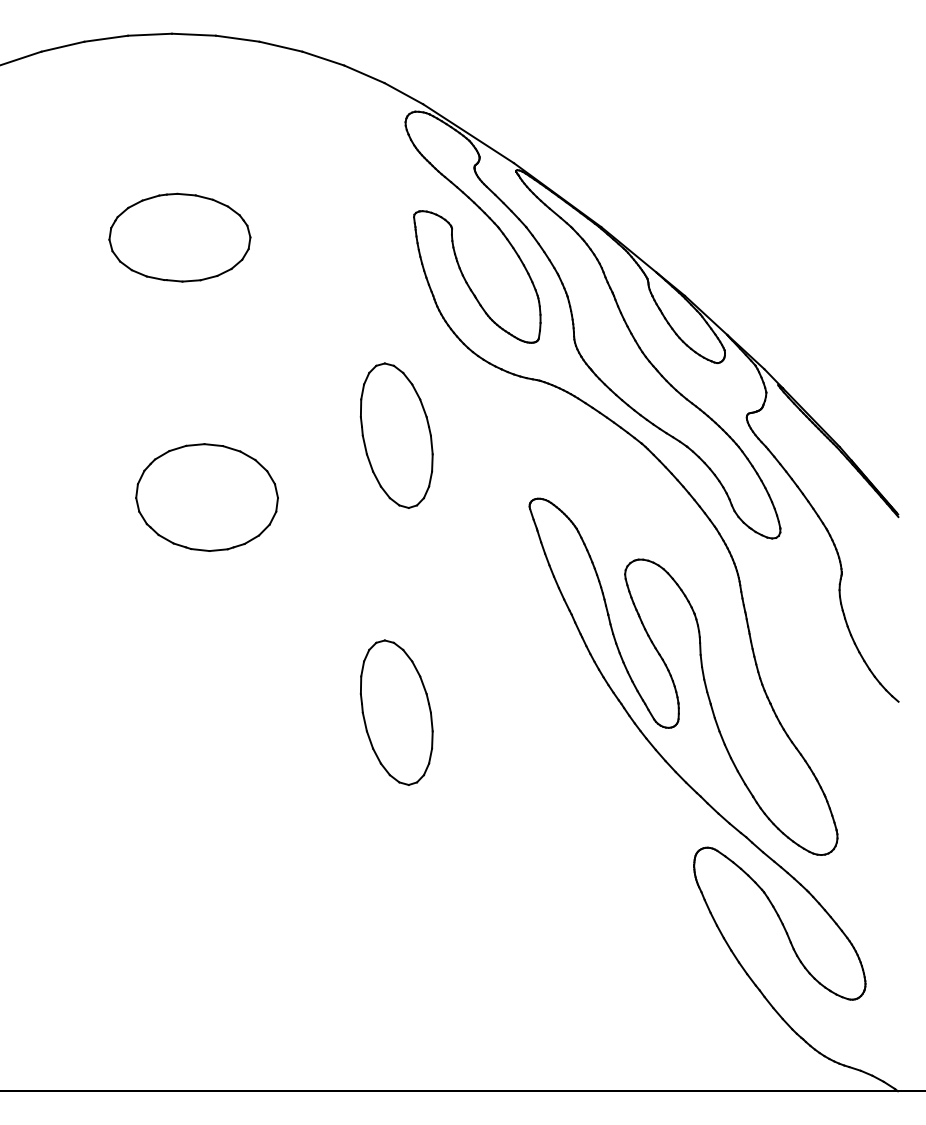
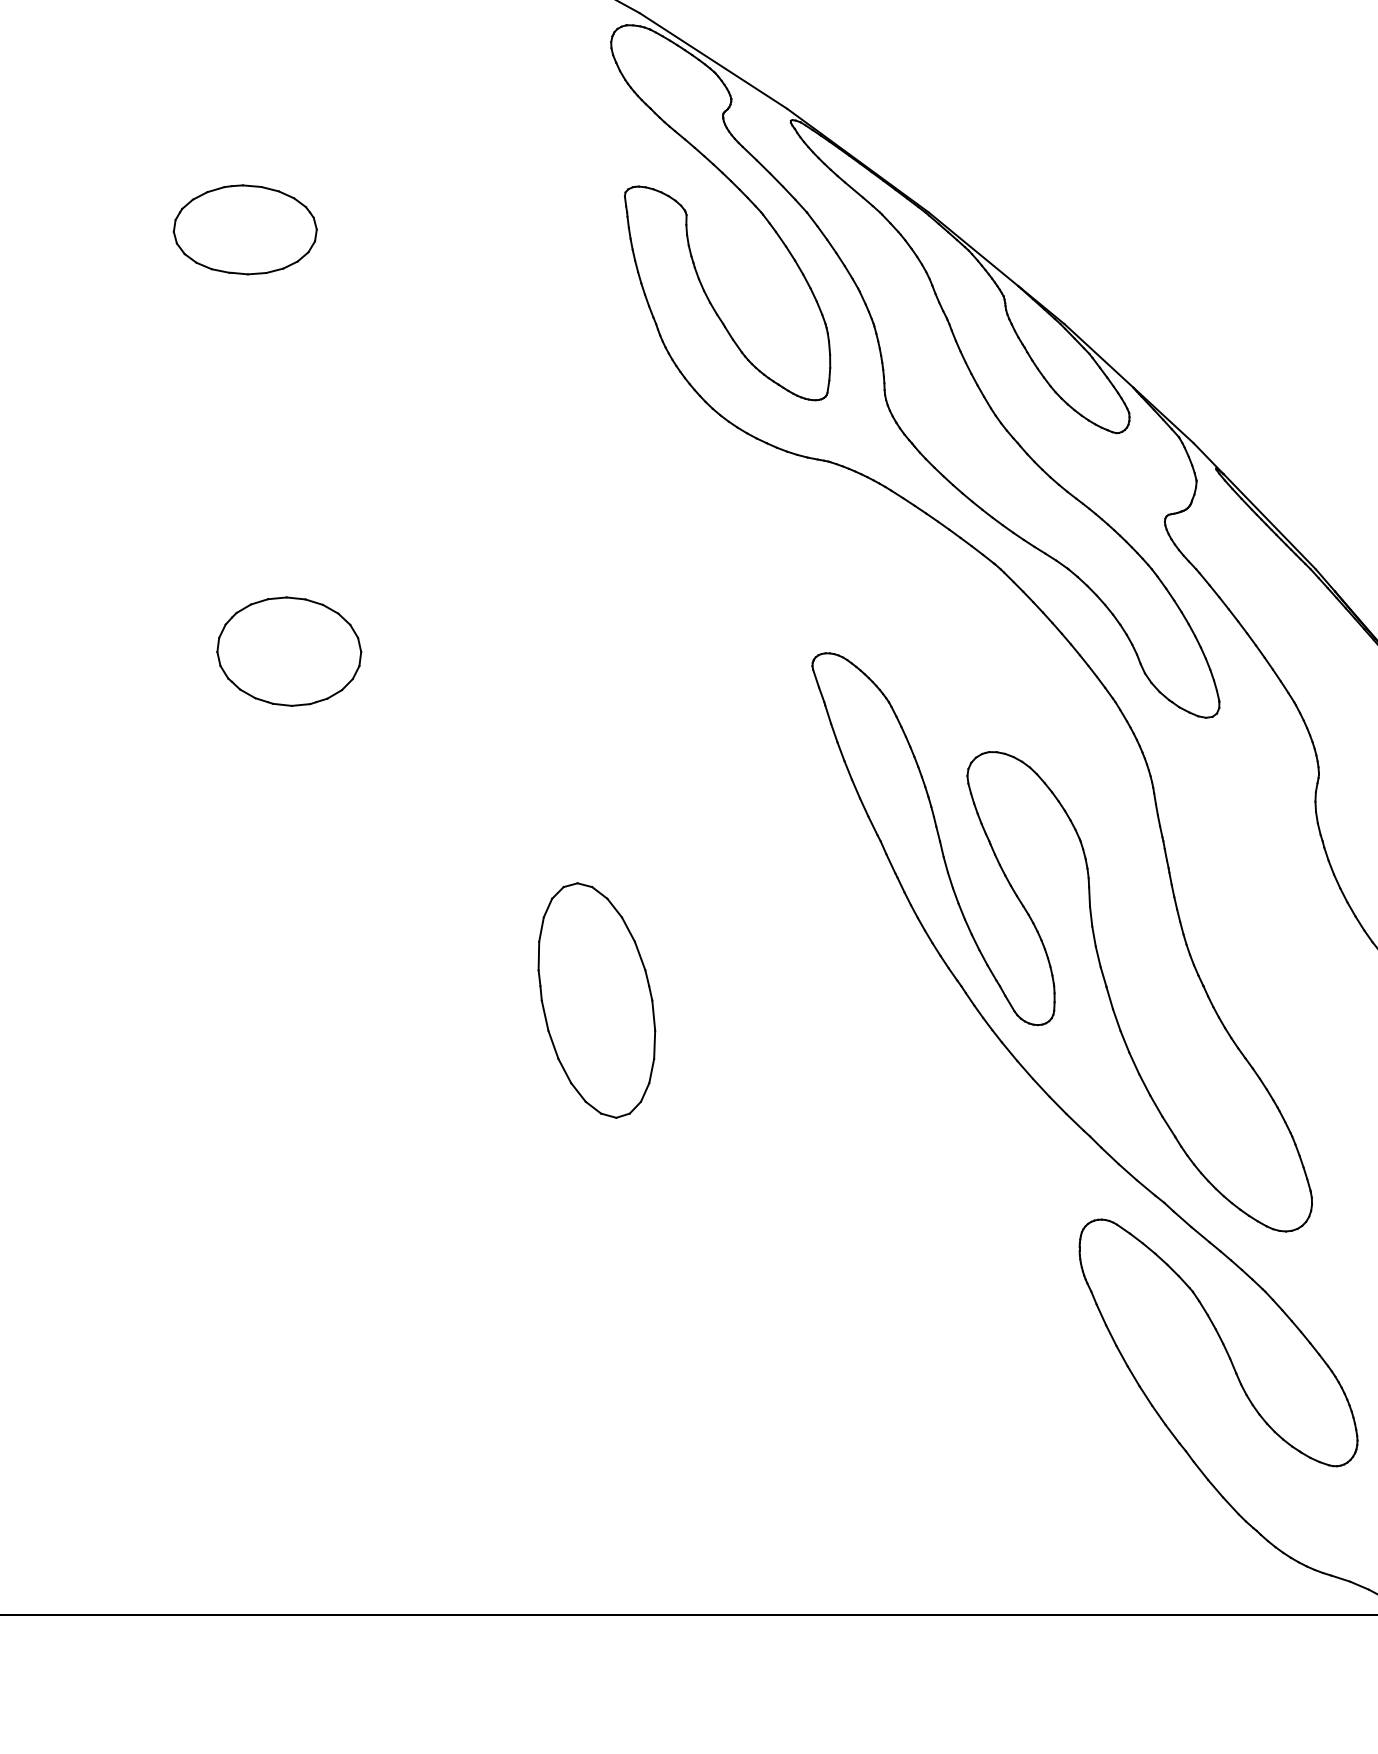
part: (180, 237) -> (245, 229), size x0.62
part: (396, 435) -> (596, 550), removed
part: (207, 497) -> (289, 651), size x0.62

